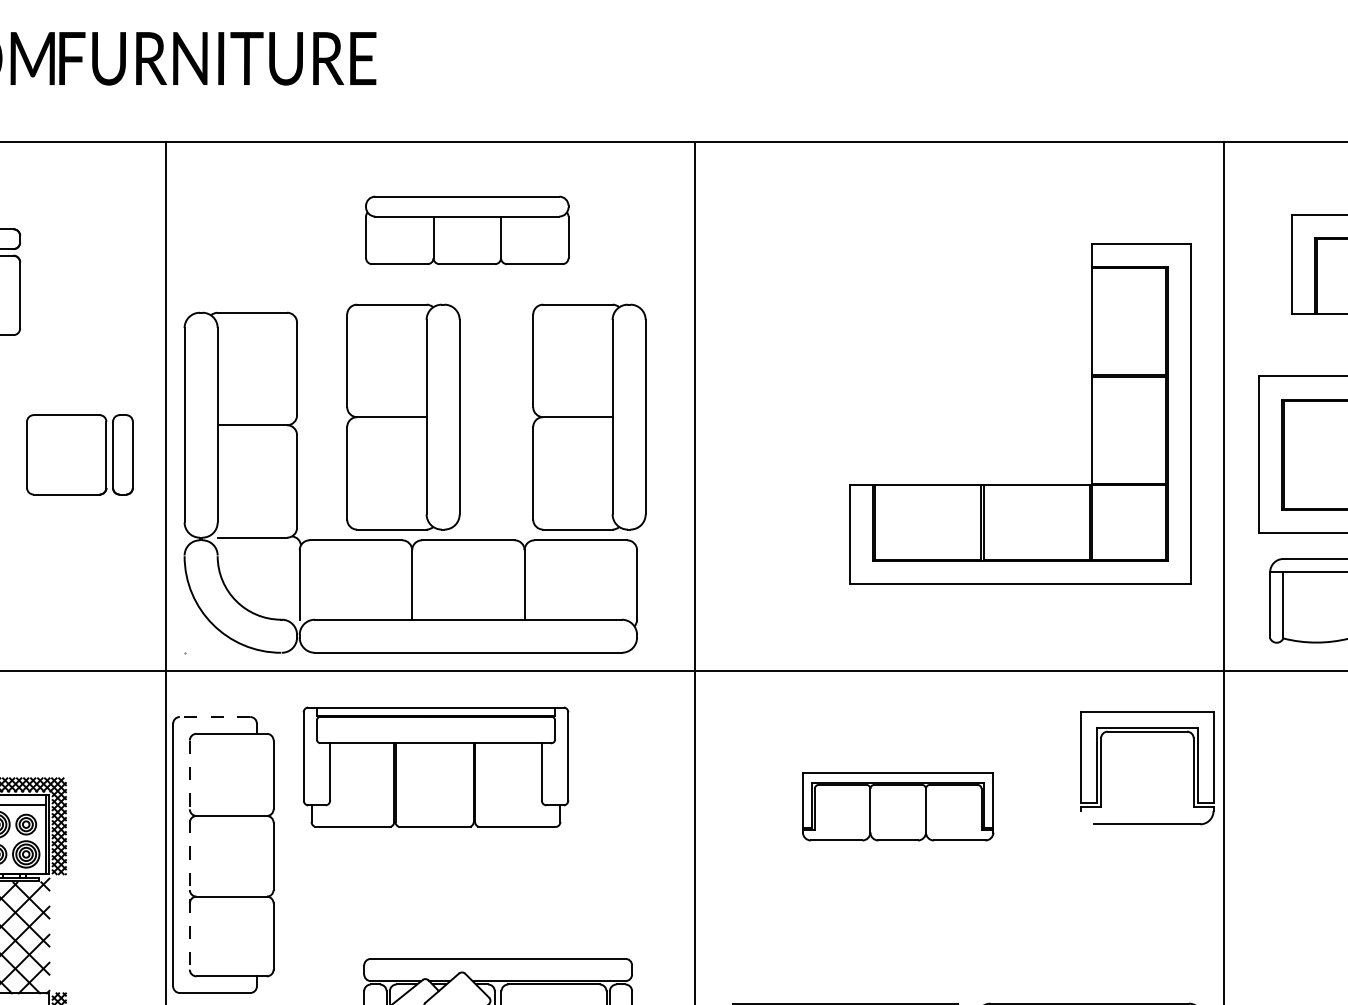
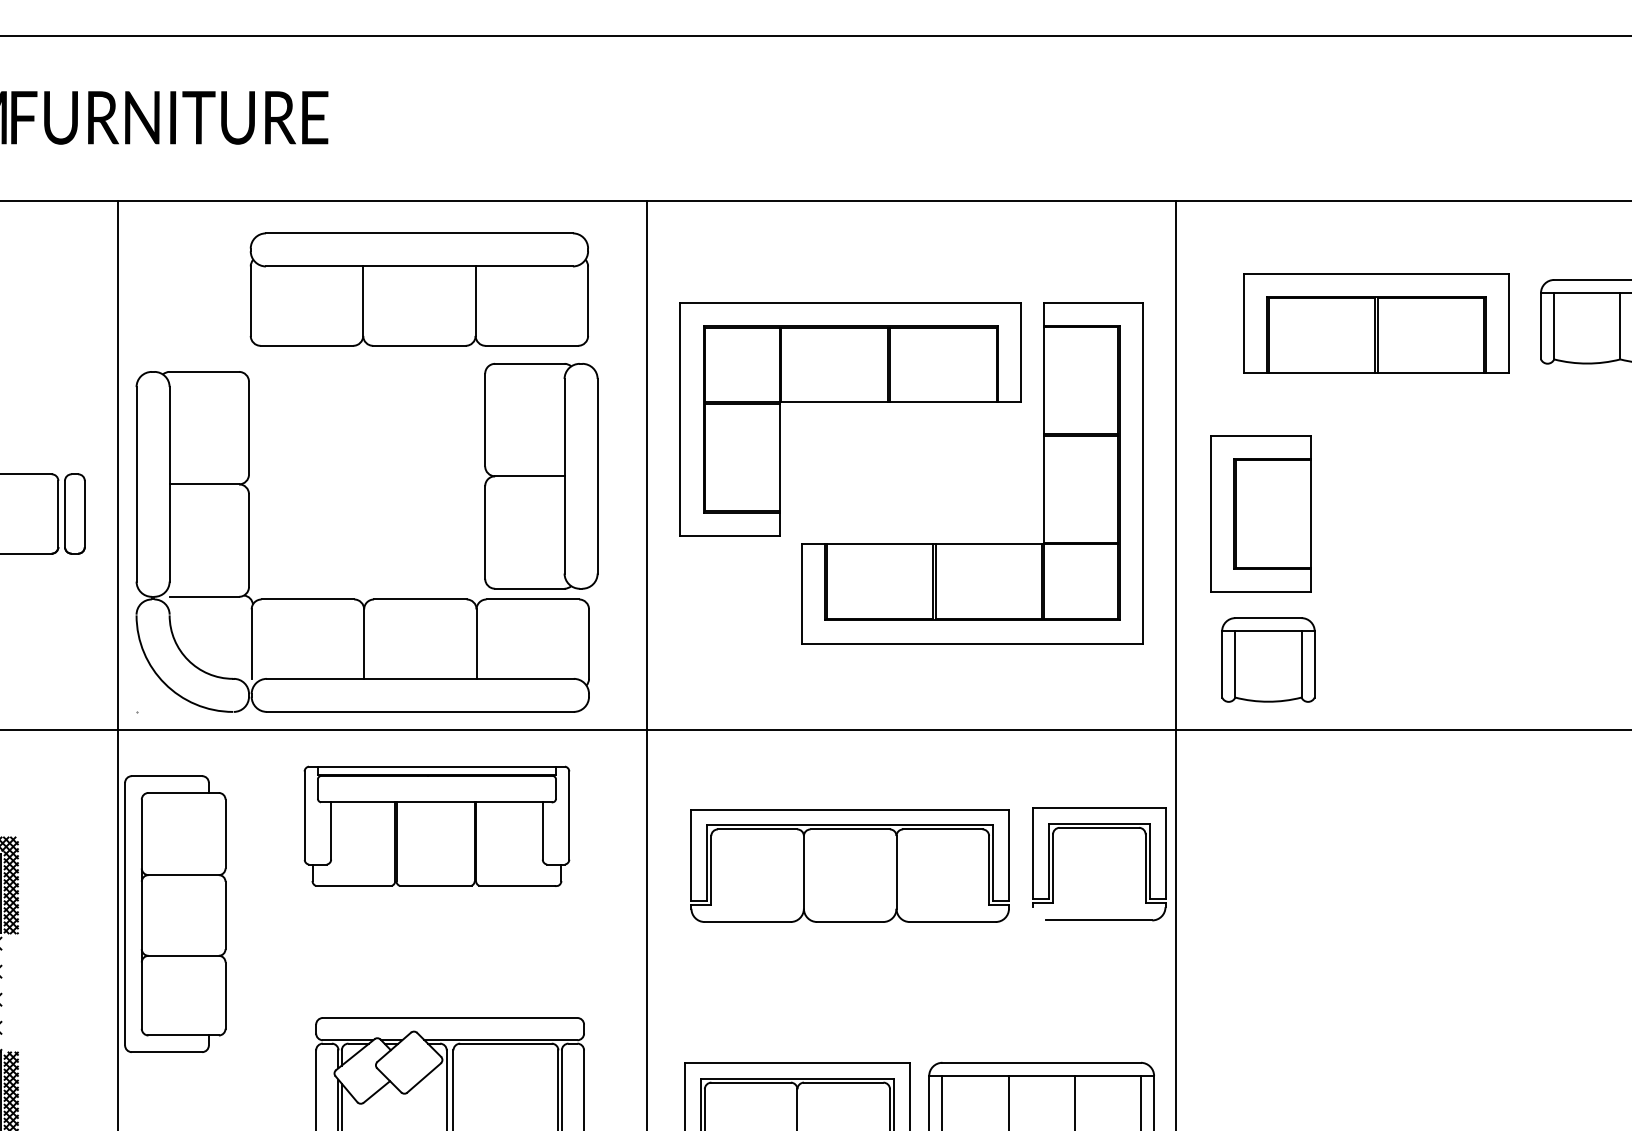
part: (466, 230) -> (418, 289), size x1.67
part: (898, 343) -> (850, 402), added
part: (403, 417) -> (355, 476), removed
line: (214, 717) -> (166, 776), dashed -> solid
part: (1147, 732) -> (1099, 828), moved
part: (435, 766) -> (436, 825), moved
part: (897, 806) -> (849, 865), size x1.67
line: (189, 855) -> (141, 914), dashed -> solid

